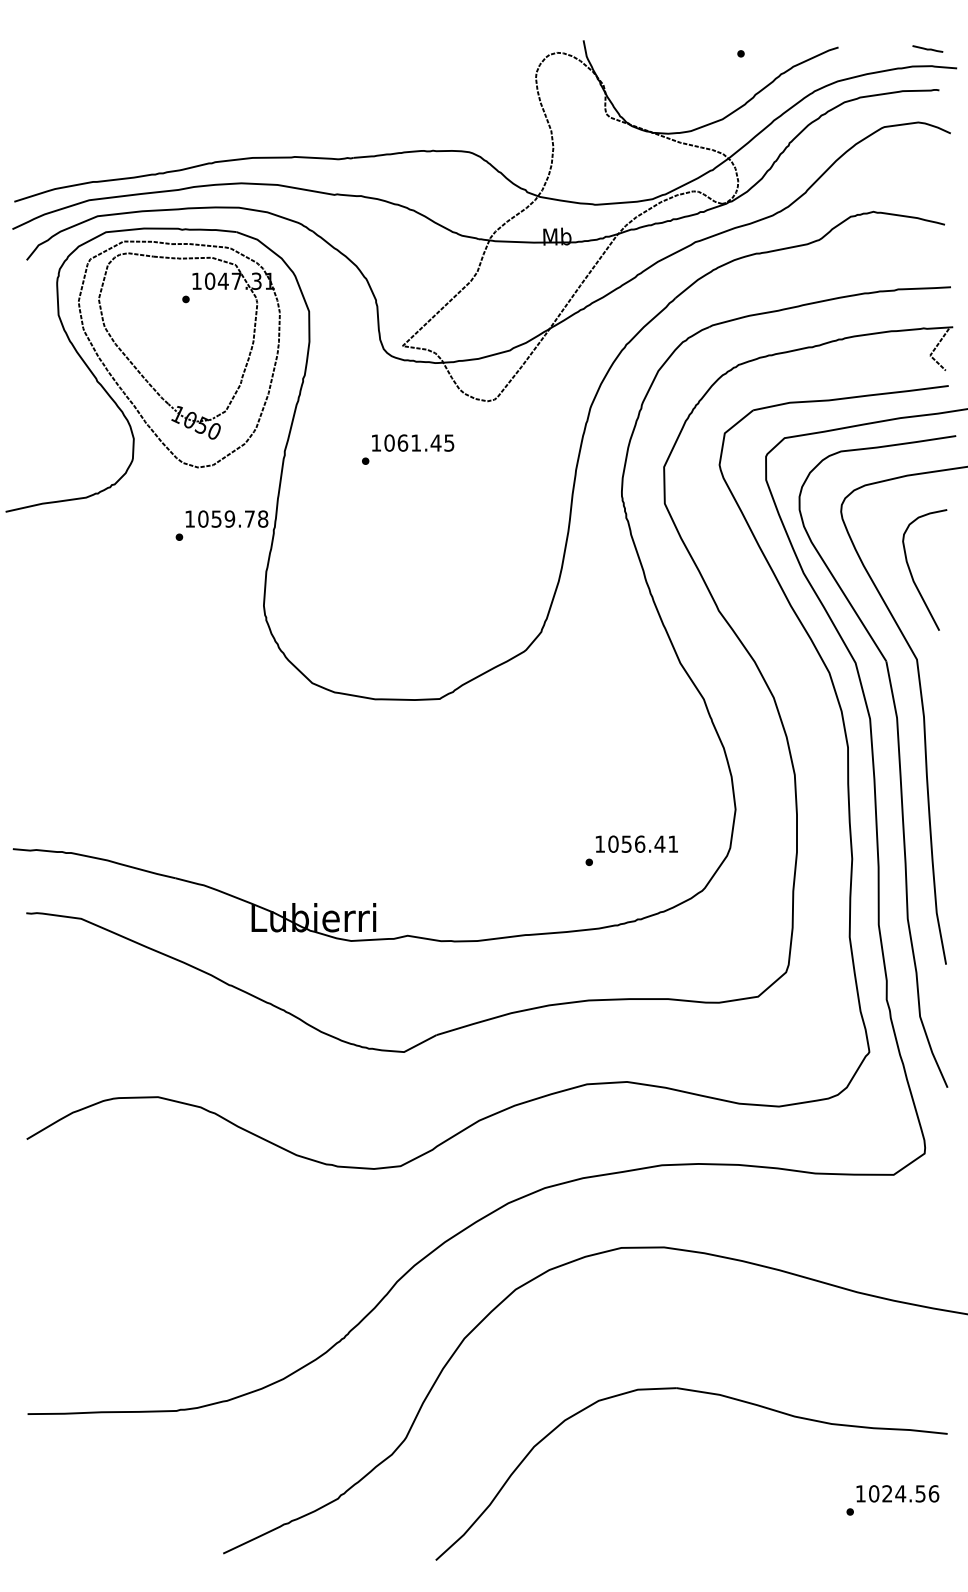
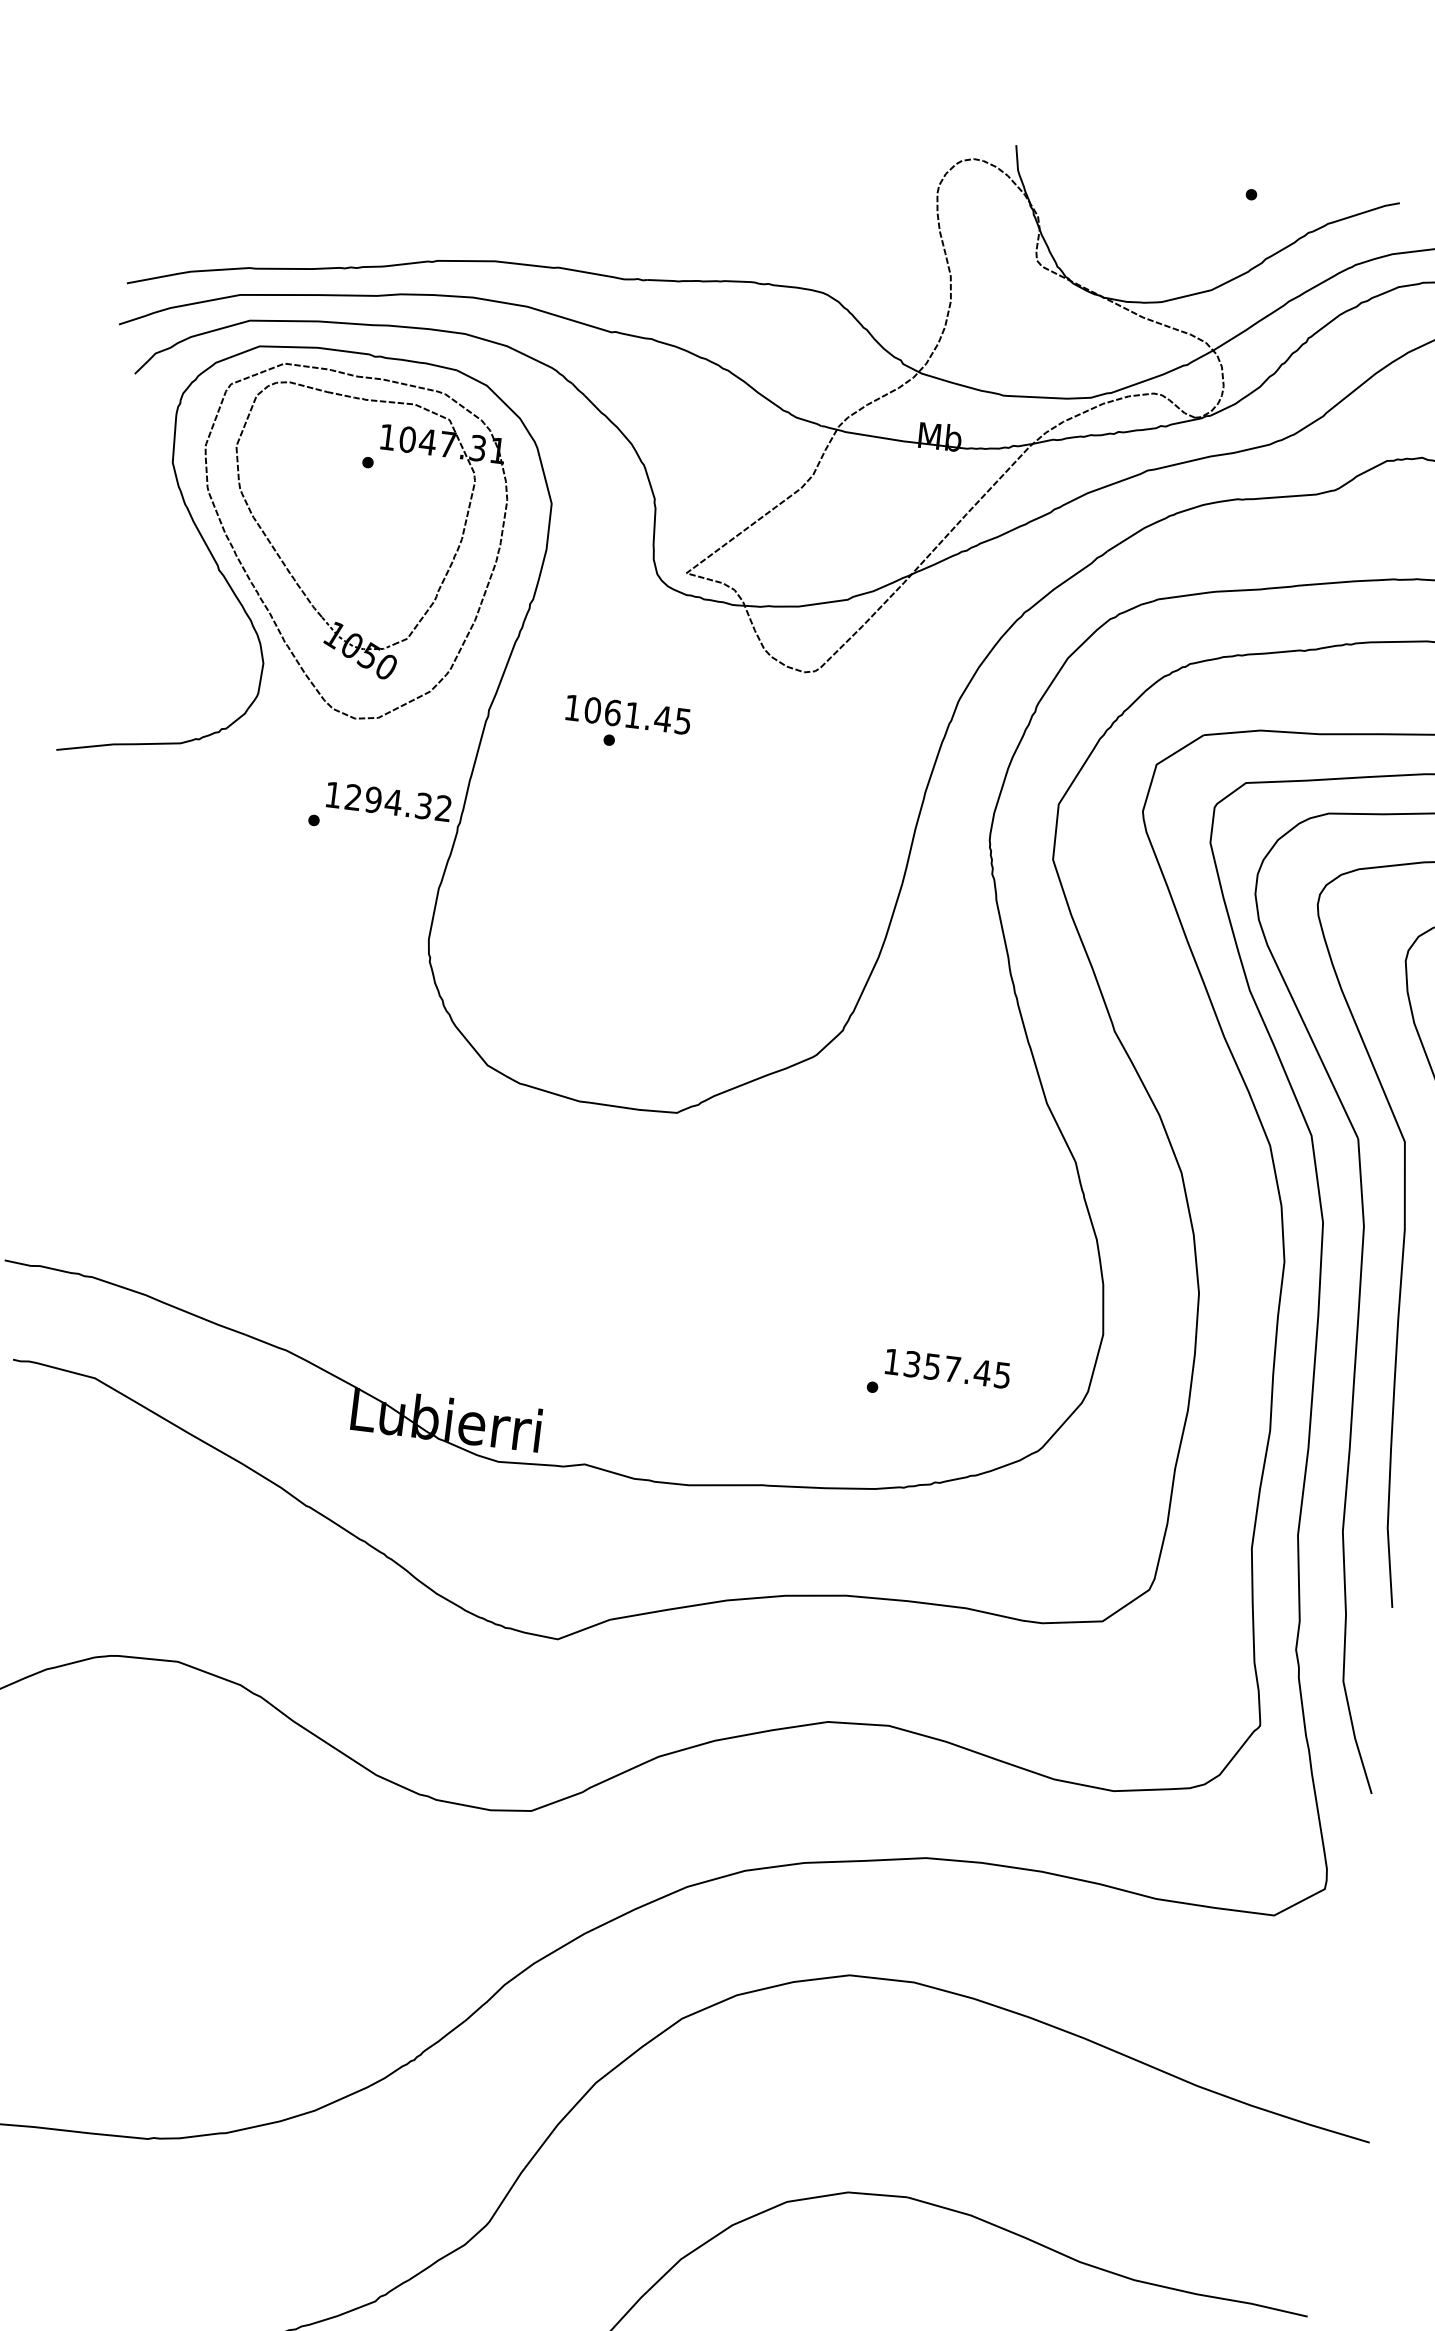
text: (413, 442) -> (629, 713), moved
text: (233, 518) -> (399, 802), 1059.78 -> 1294.32
text: (643, 843) -> (957, 1368), 1056.41 -> 1357.45

